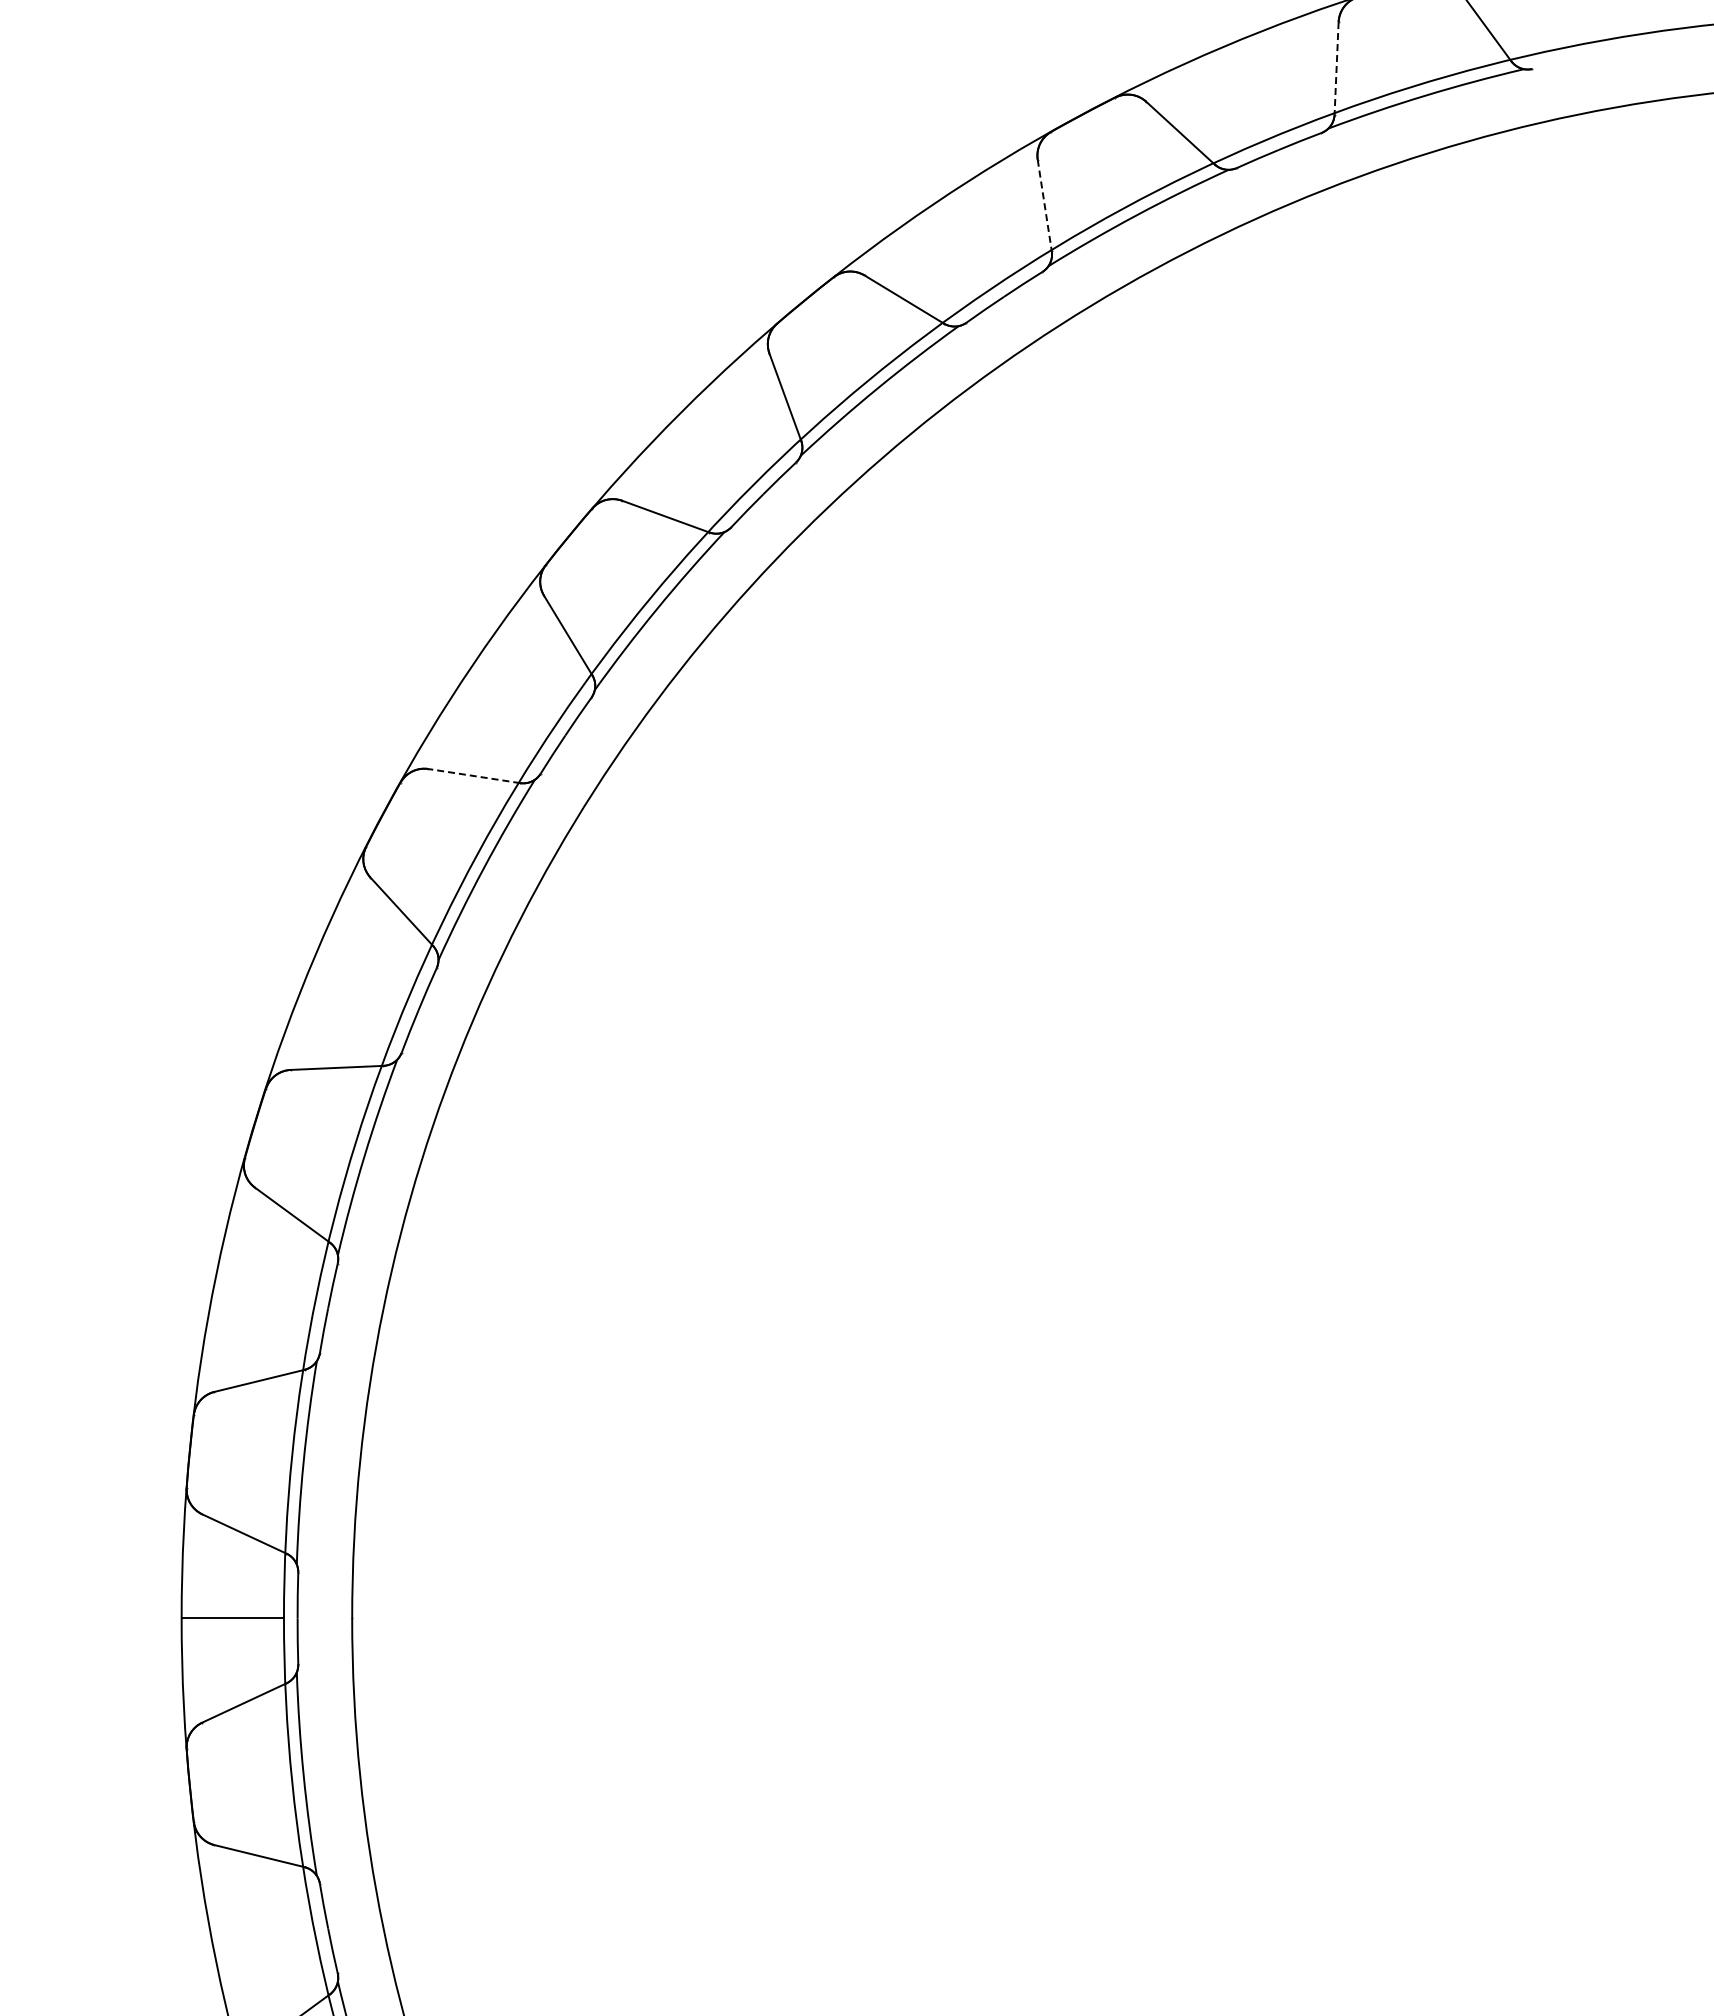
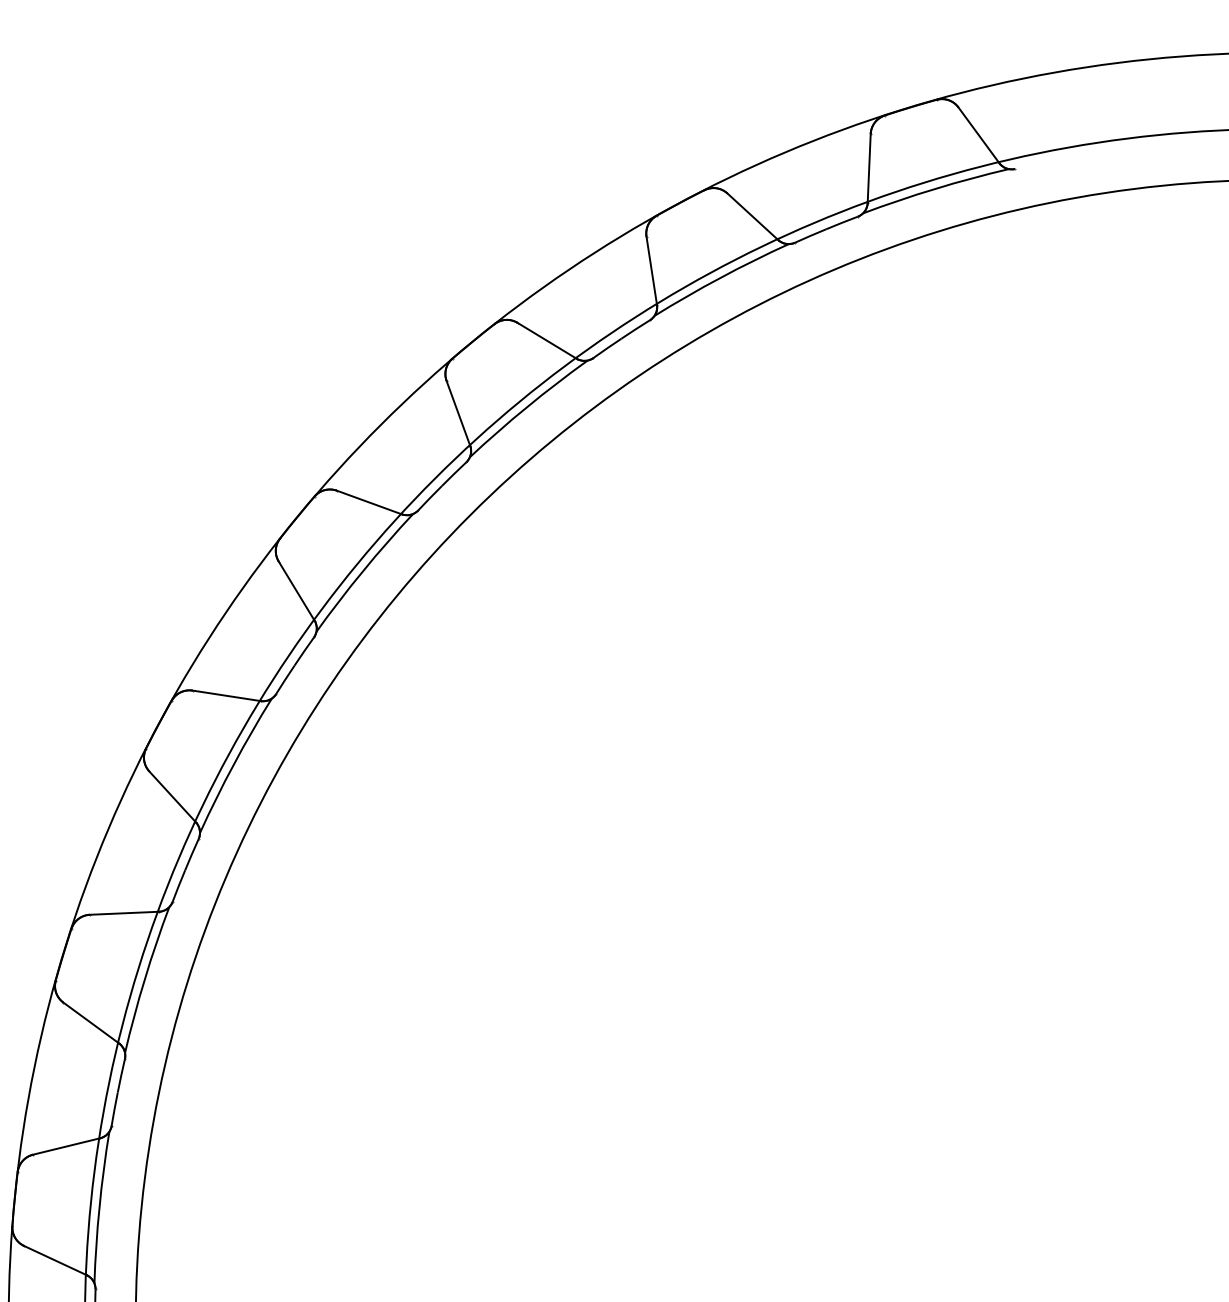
line: (1336, 68) -> (869, 168), dashed -> solid
line: (1044, 206) -> (651, 271), dashed -> solid
line: (473, 776) -> (226, 696), dashed -> solid

